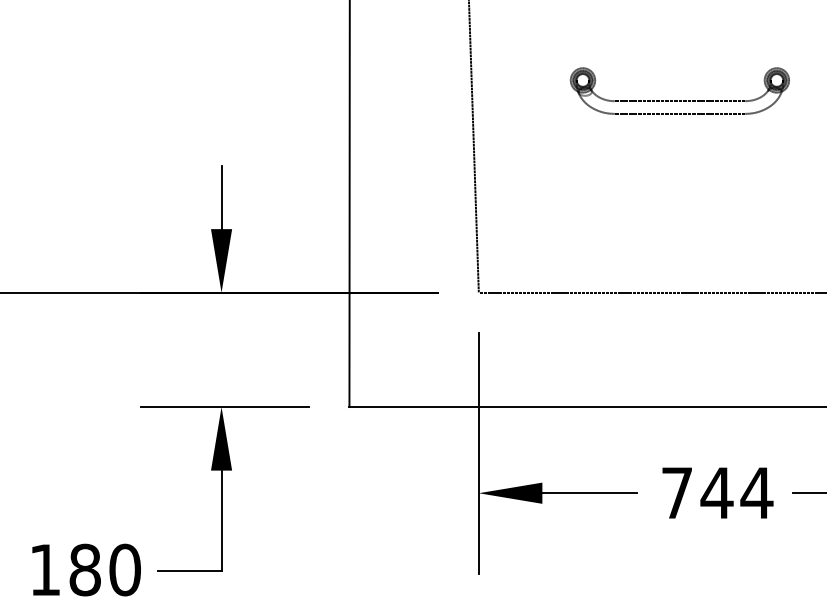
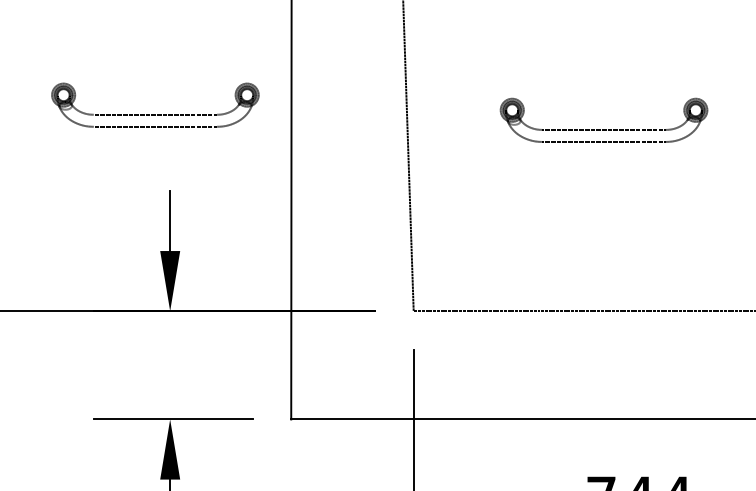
part: (205, 84) -> (154, 114), added

